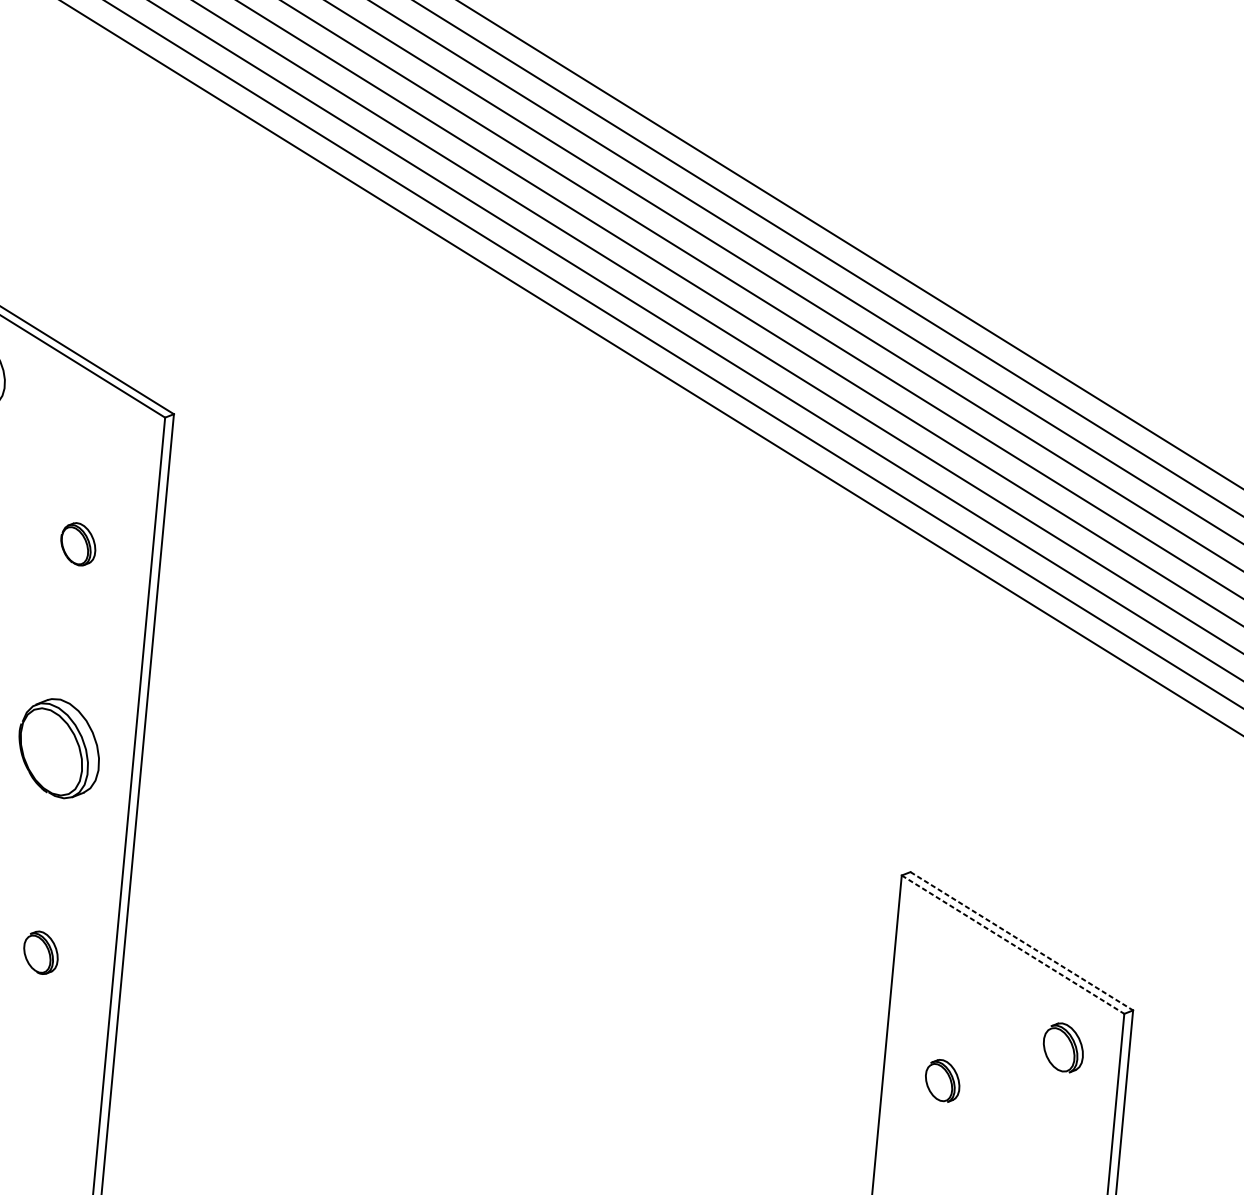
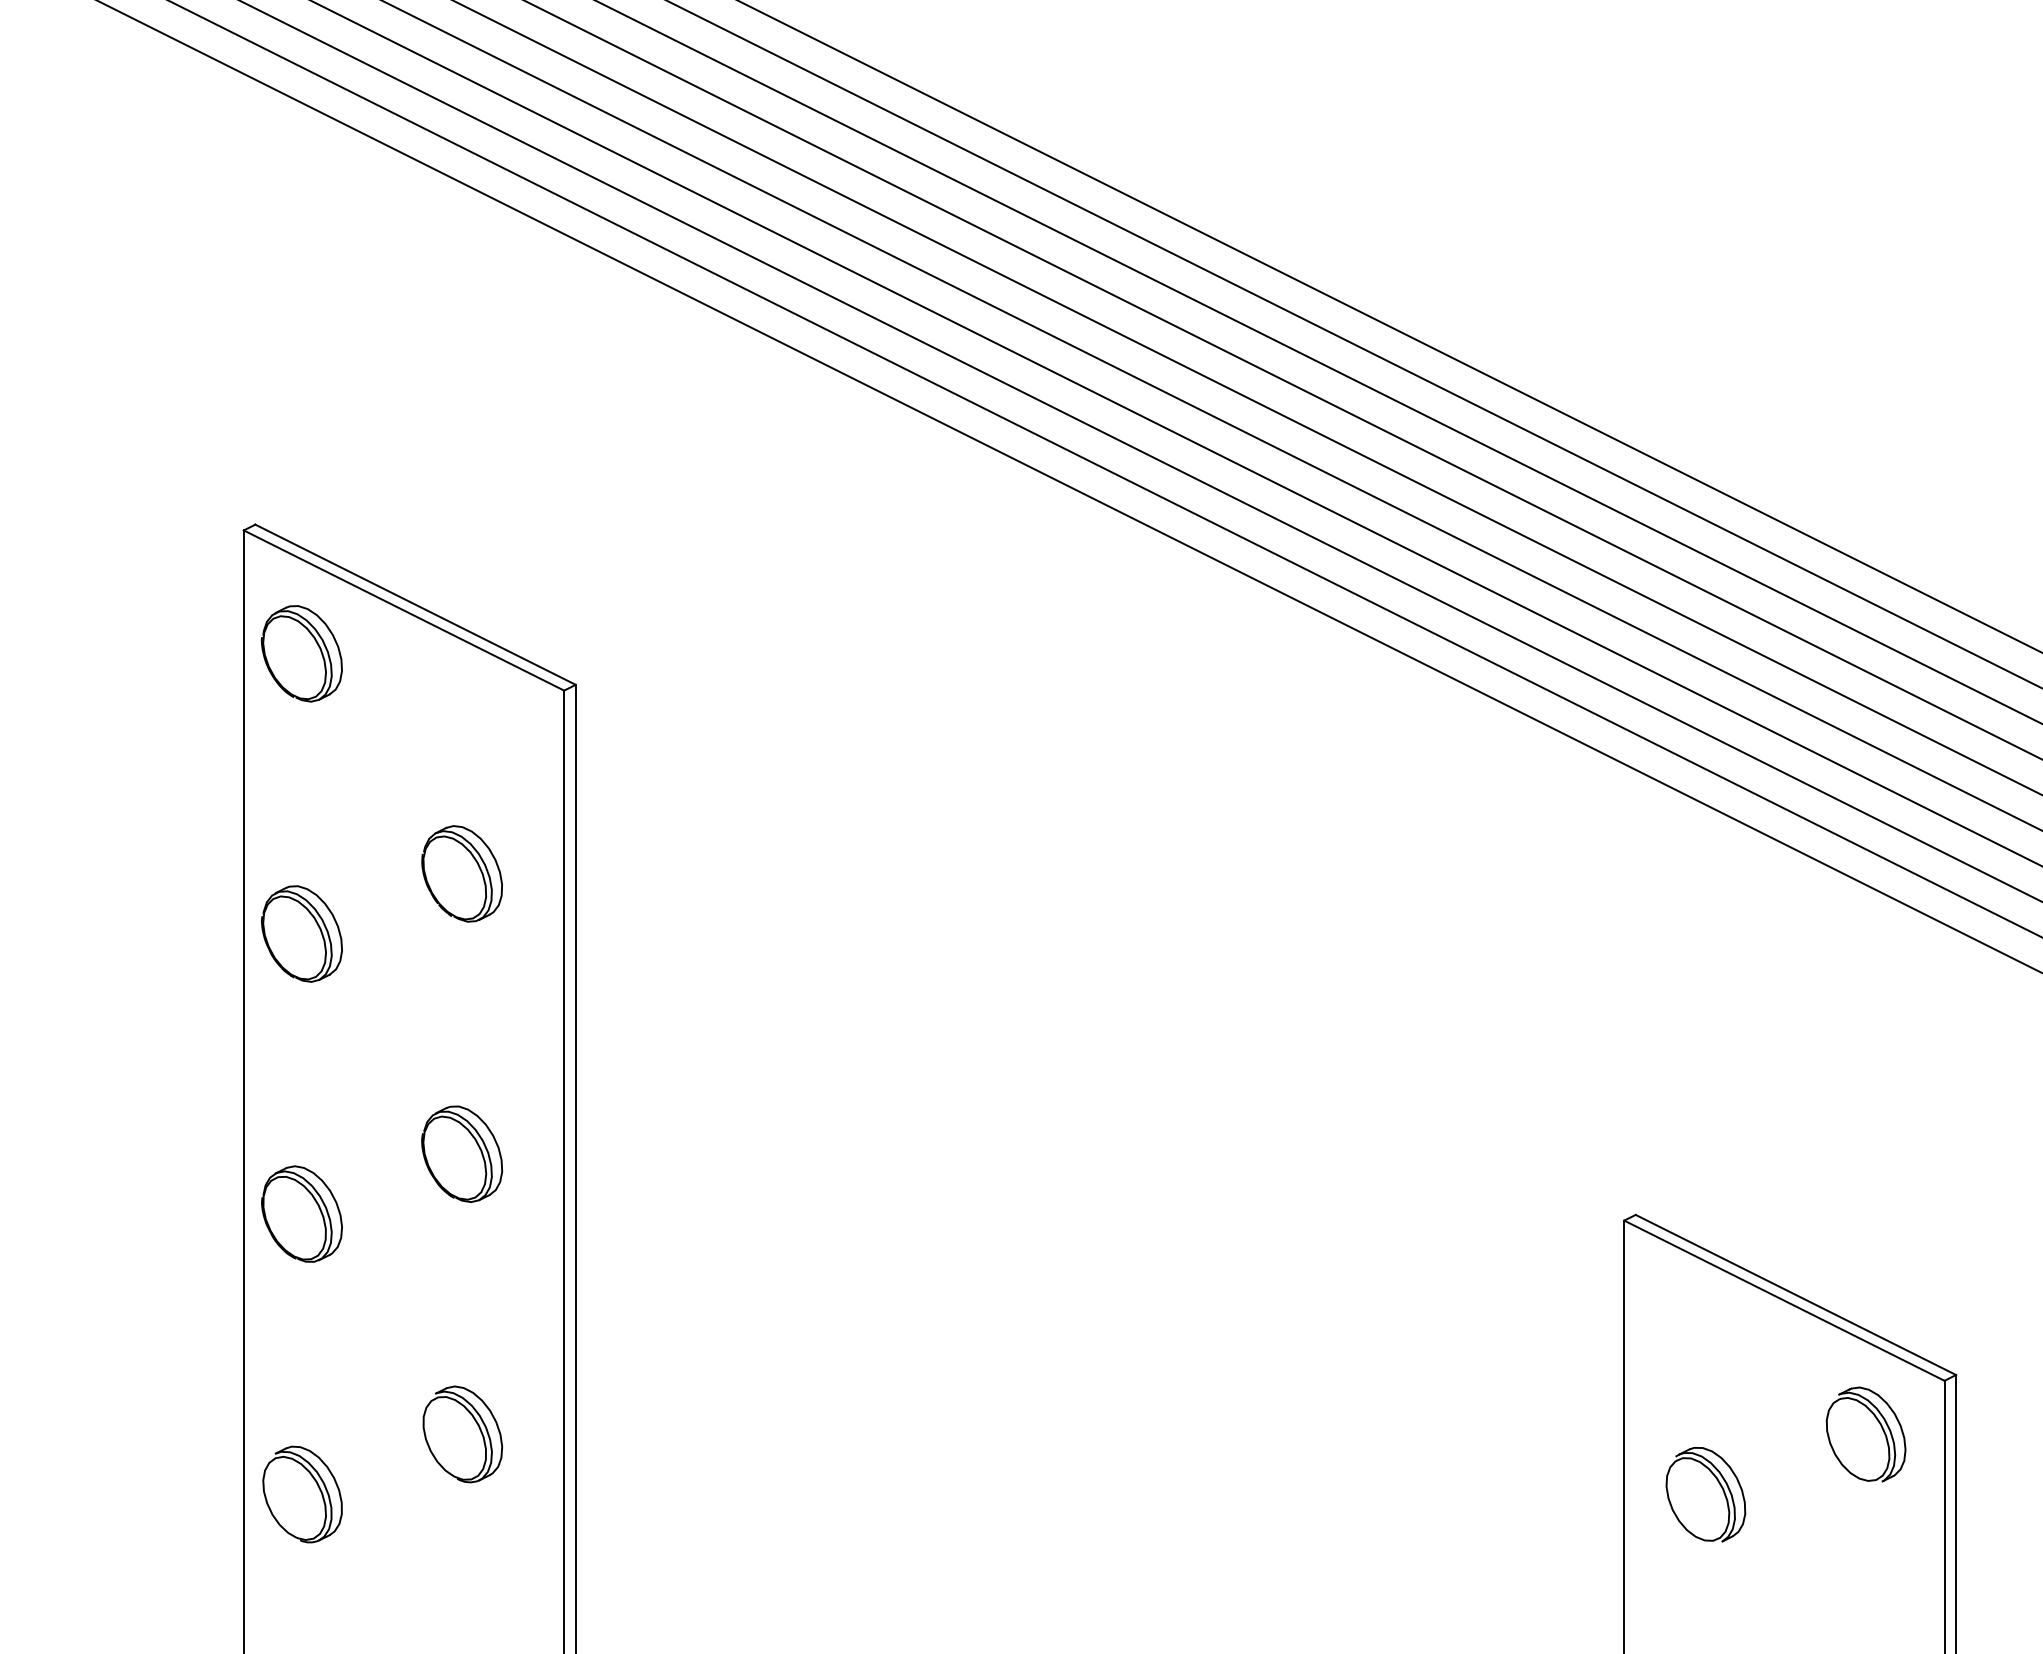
part: (77, 543) -> (461, 873), size x1.67
part: (59, 748) -> (462, 1153), size x0.71
line: (1022, 941) -> (1796, 1295), dashed -> solid
line: (1013, 944) -> (1784, 1300), dashed -> solid
part: (40, 952) -> (462, 1434), size x1.67
part: (1063, 1047) -> (1865, 1434), size x1.43
part: (942, 1080) -> (1705, 1494), size x1.67

